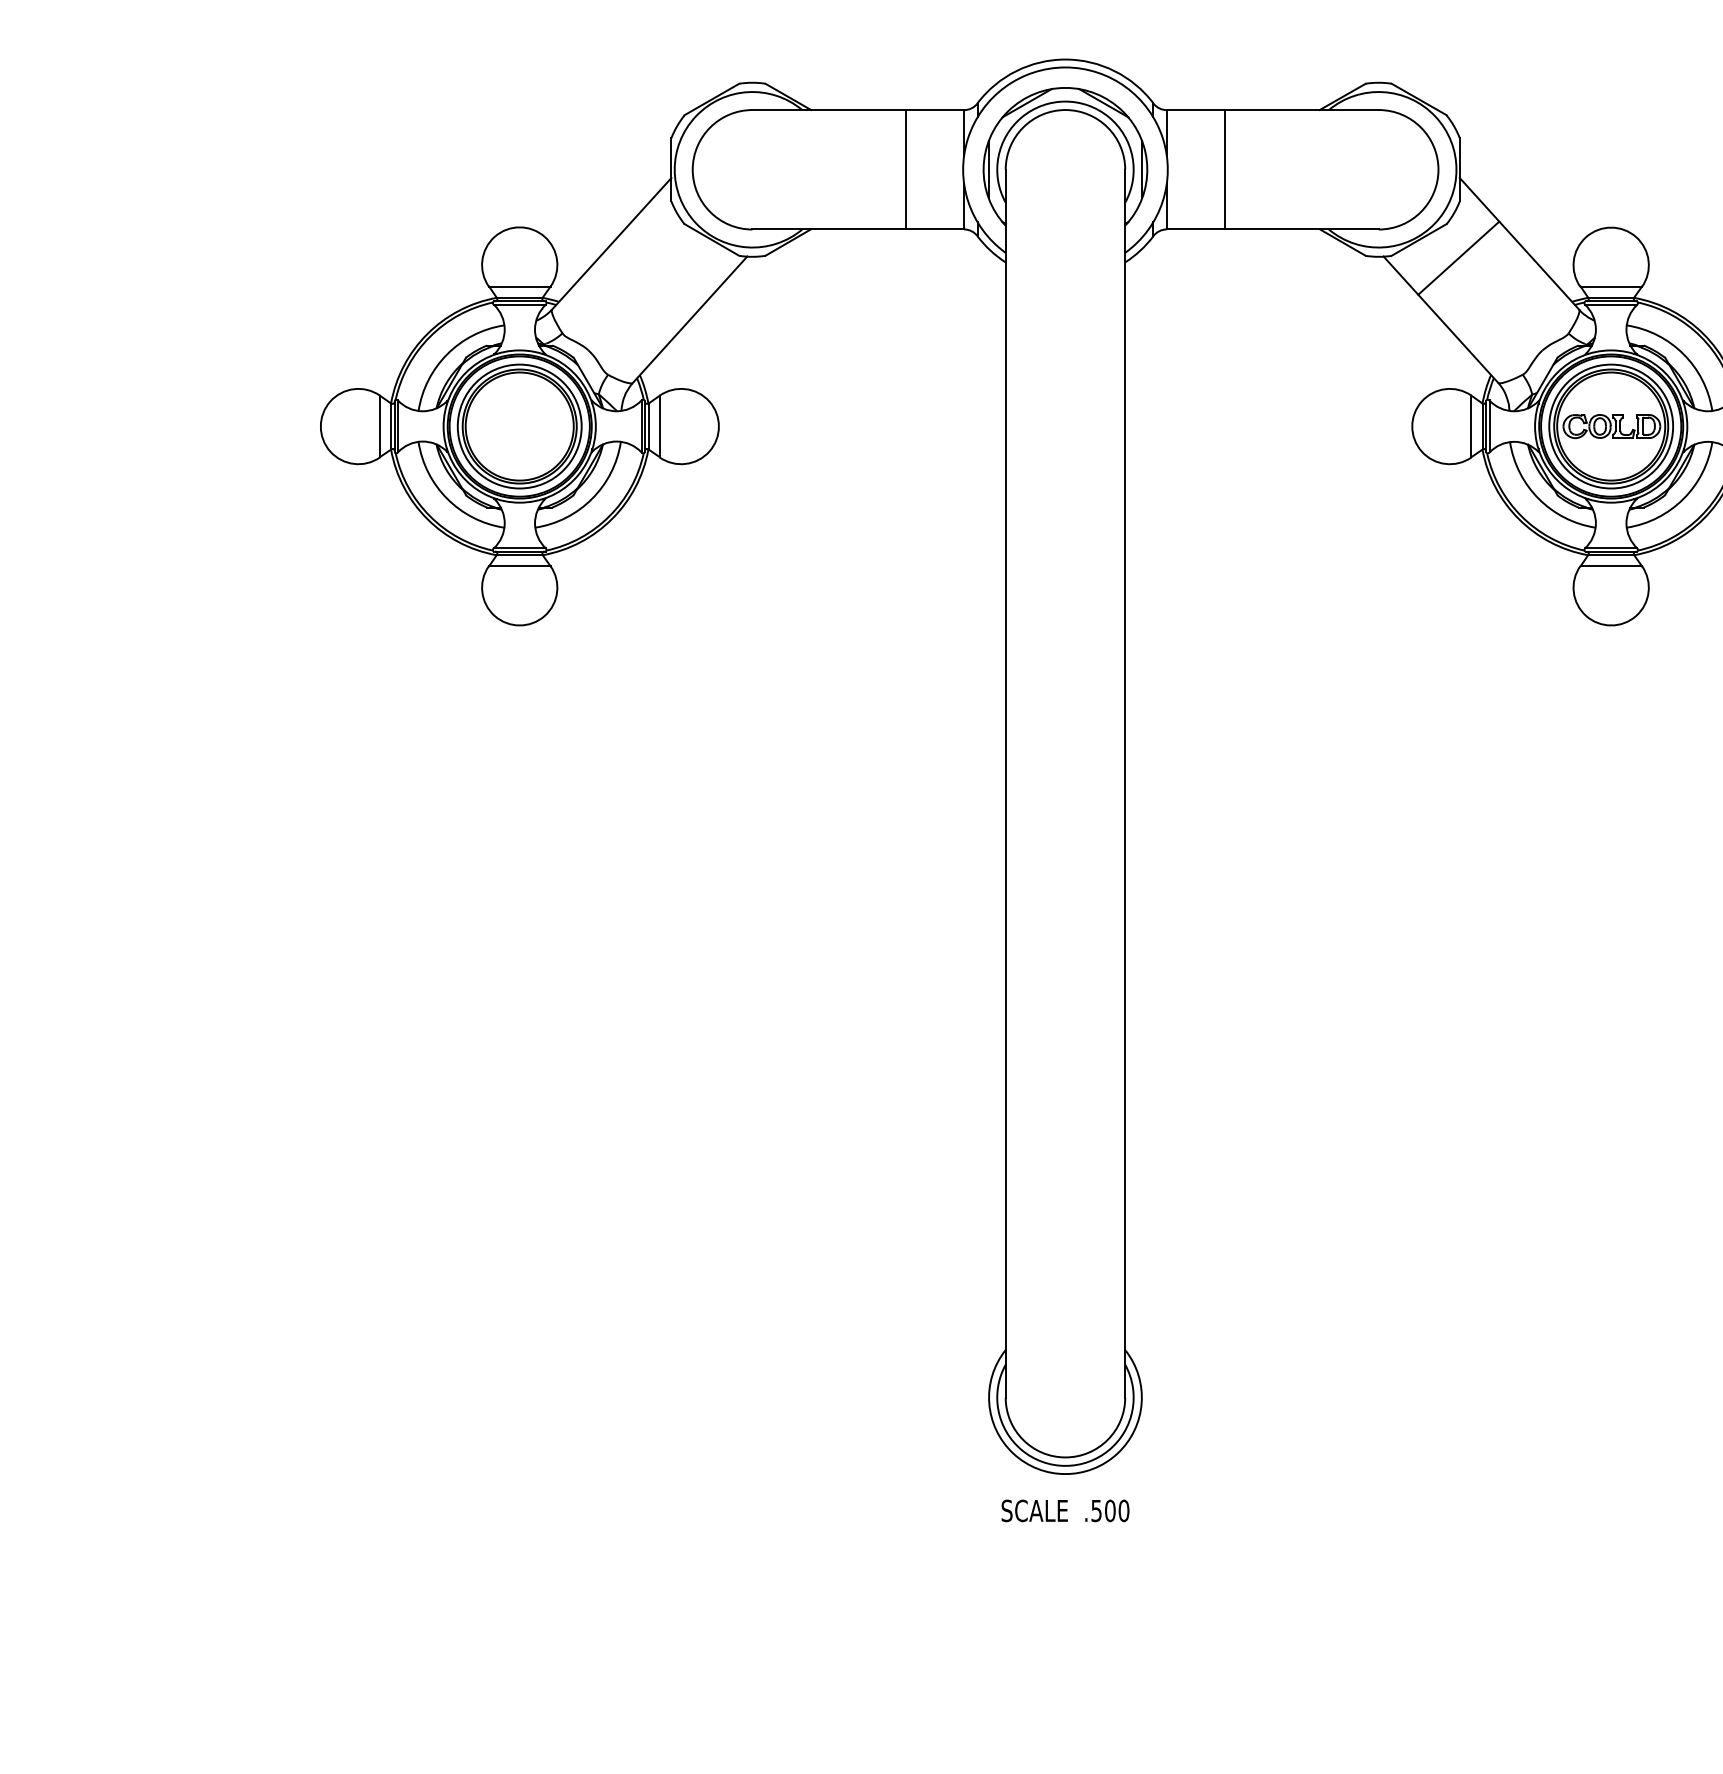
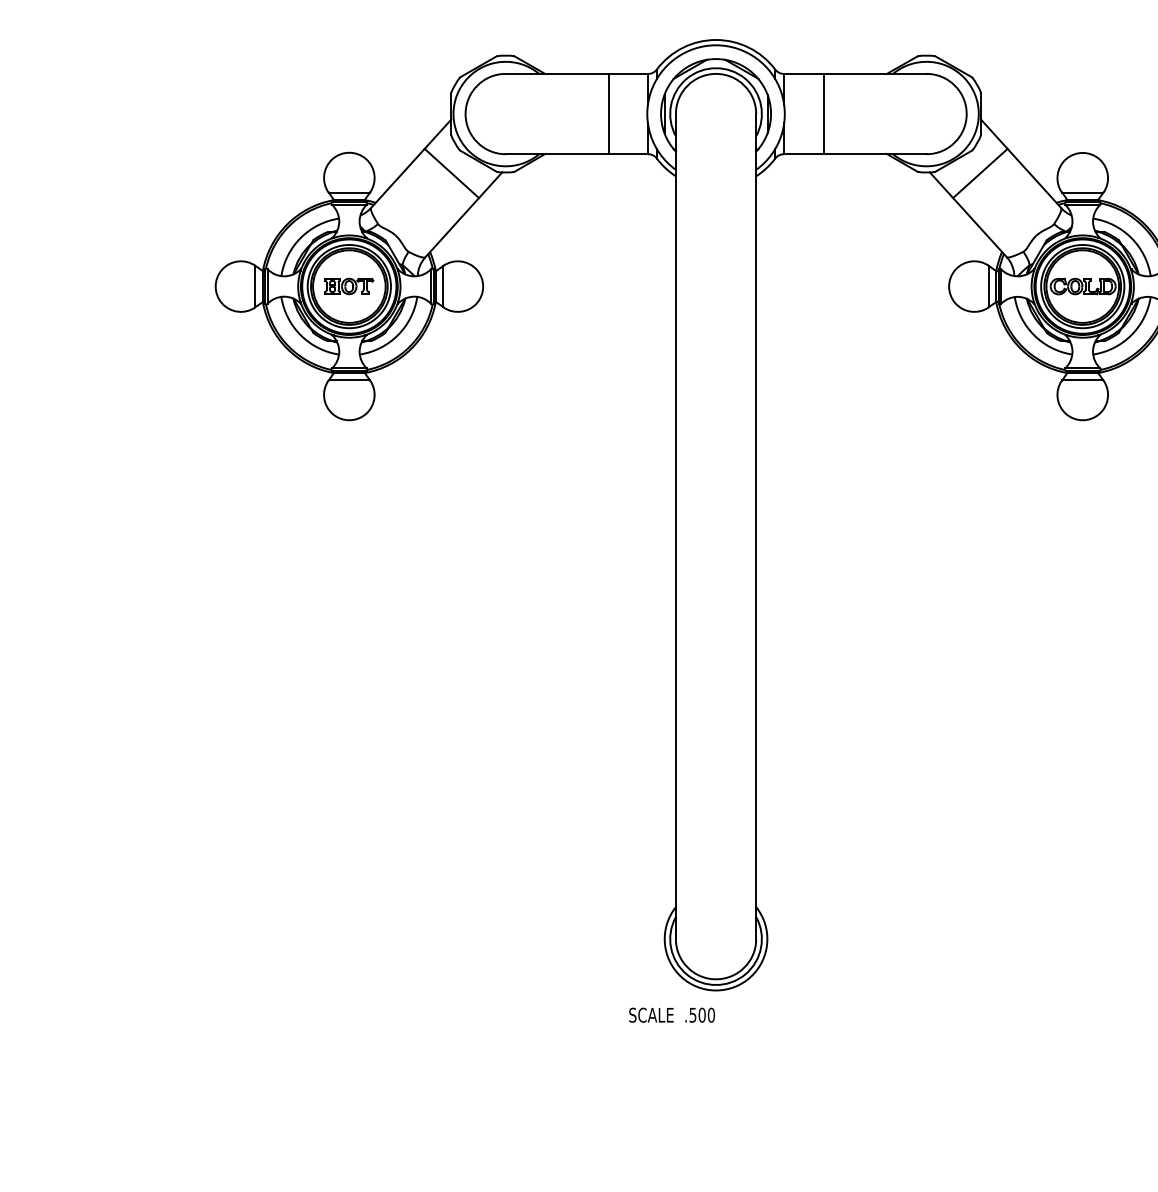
line: (671, 258) -> (451, 173), added
part: (519, 426) -> (349, 286), added
text: (1064, 1509) -> (671, 1014), moved

